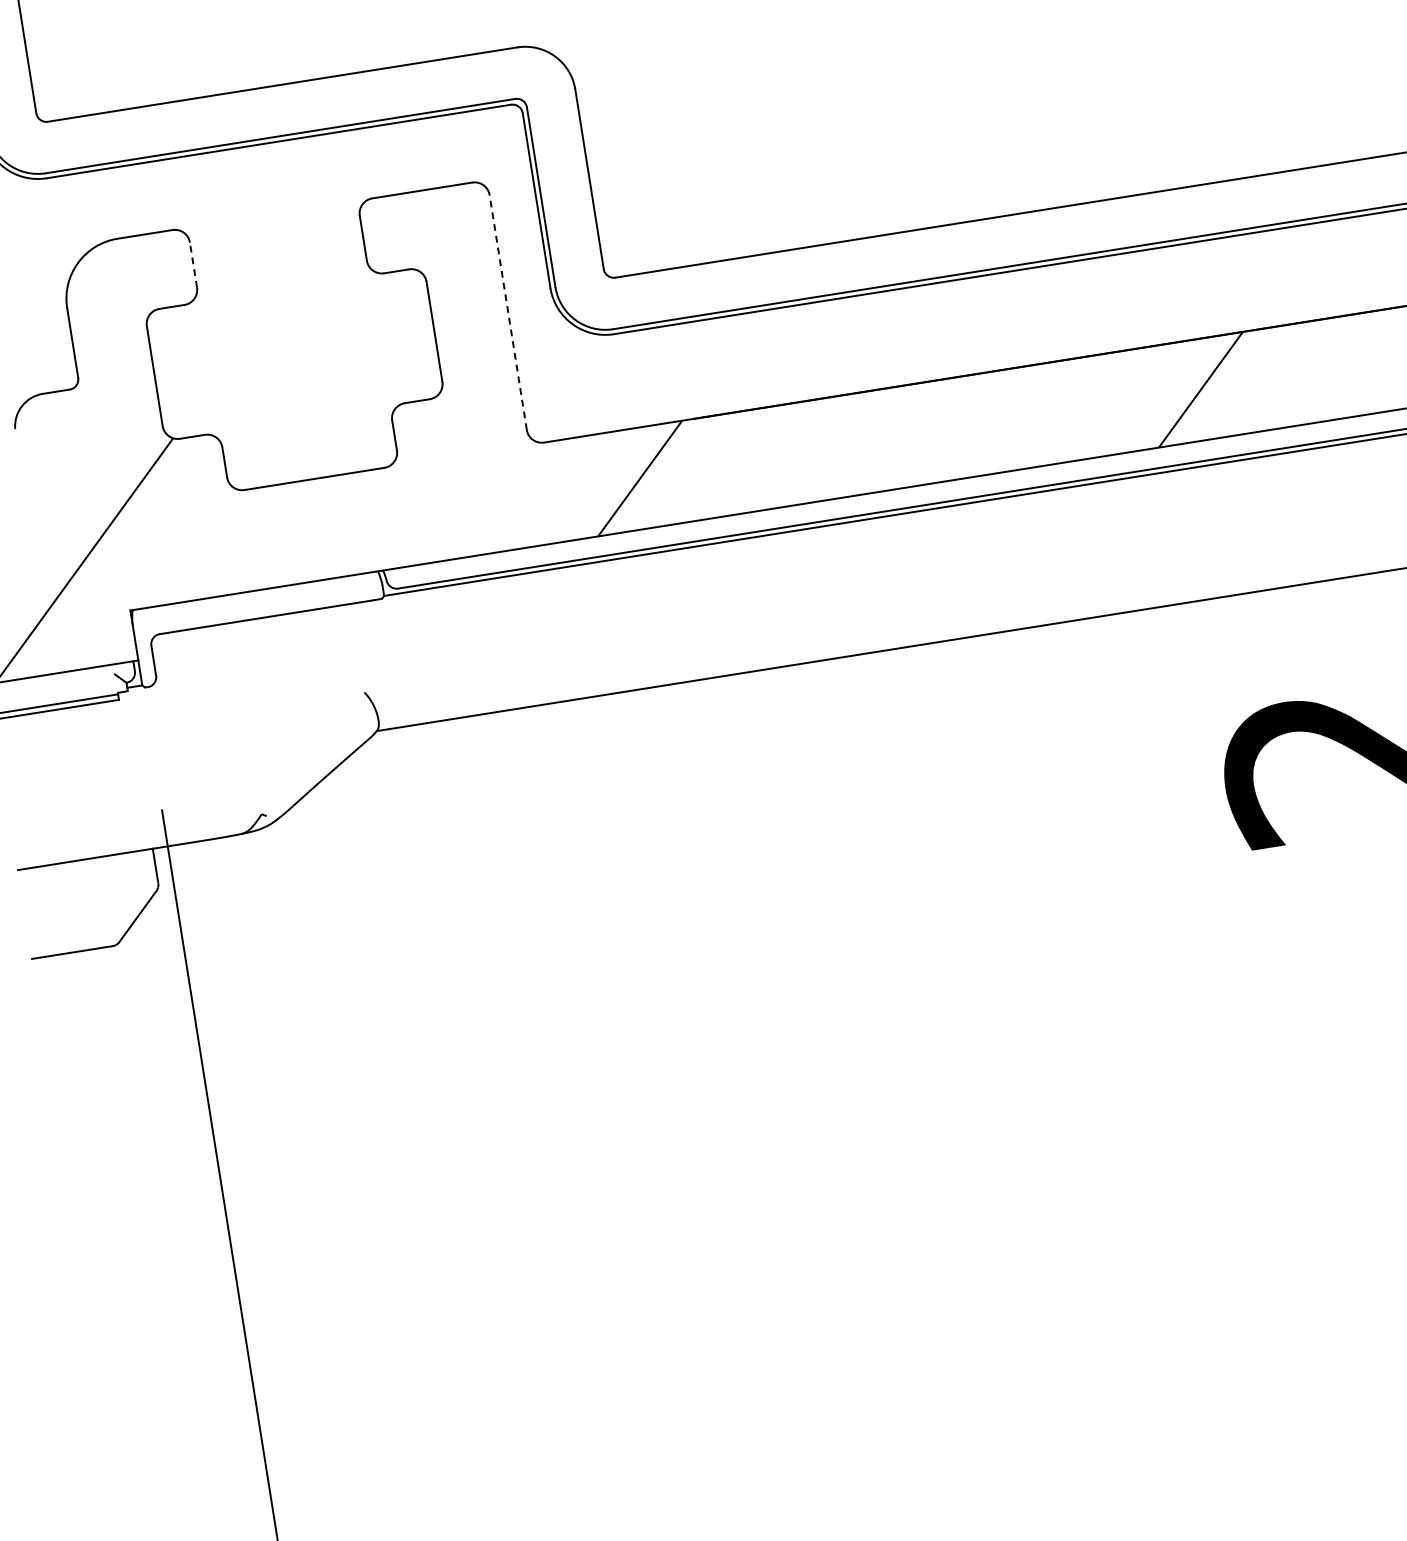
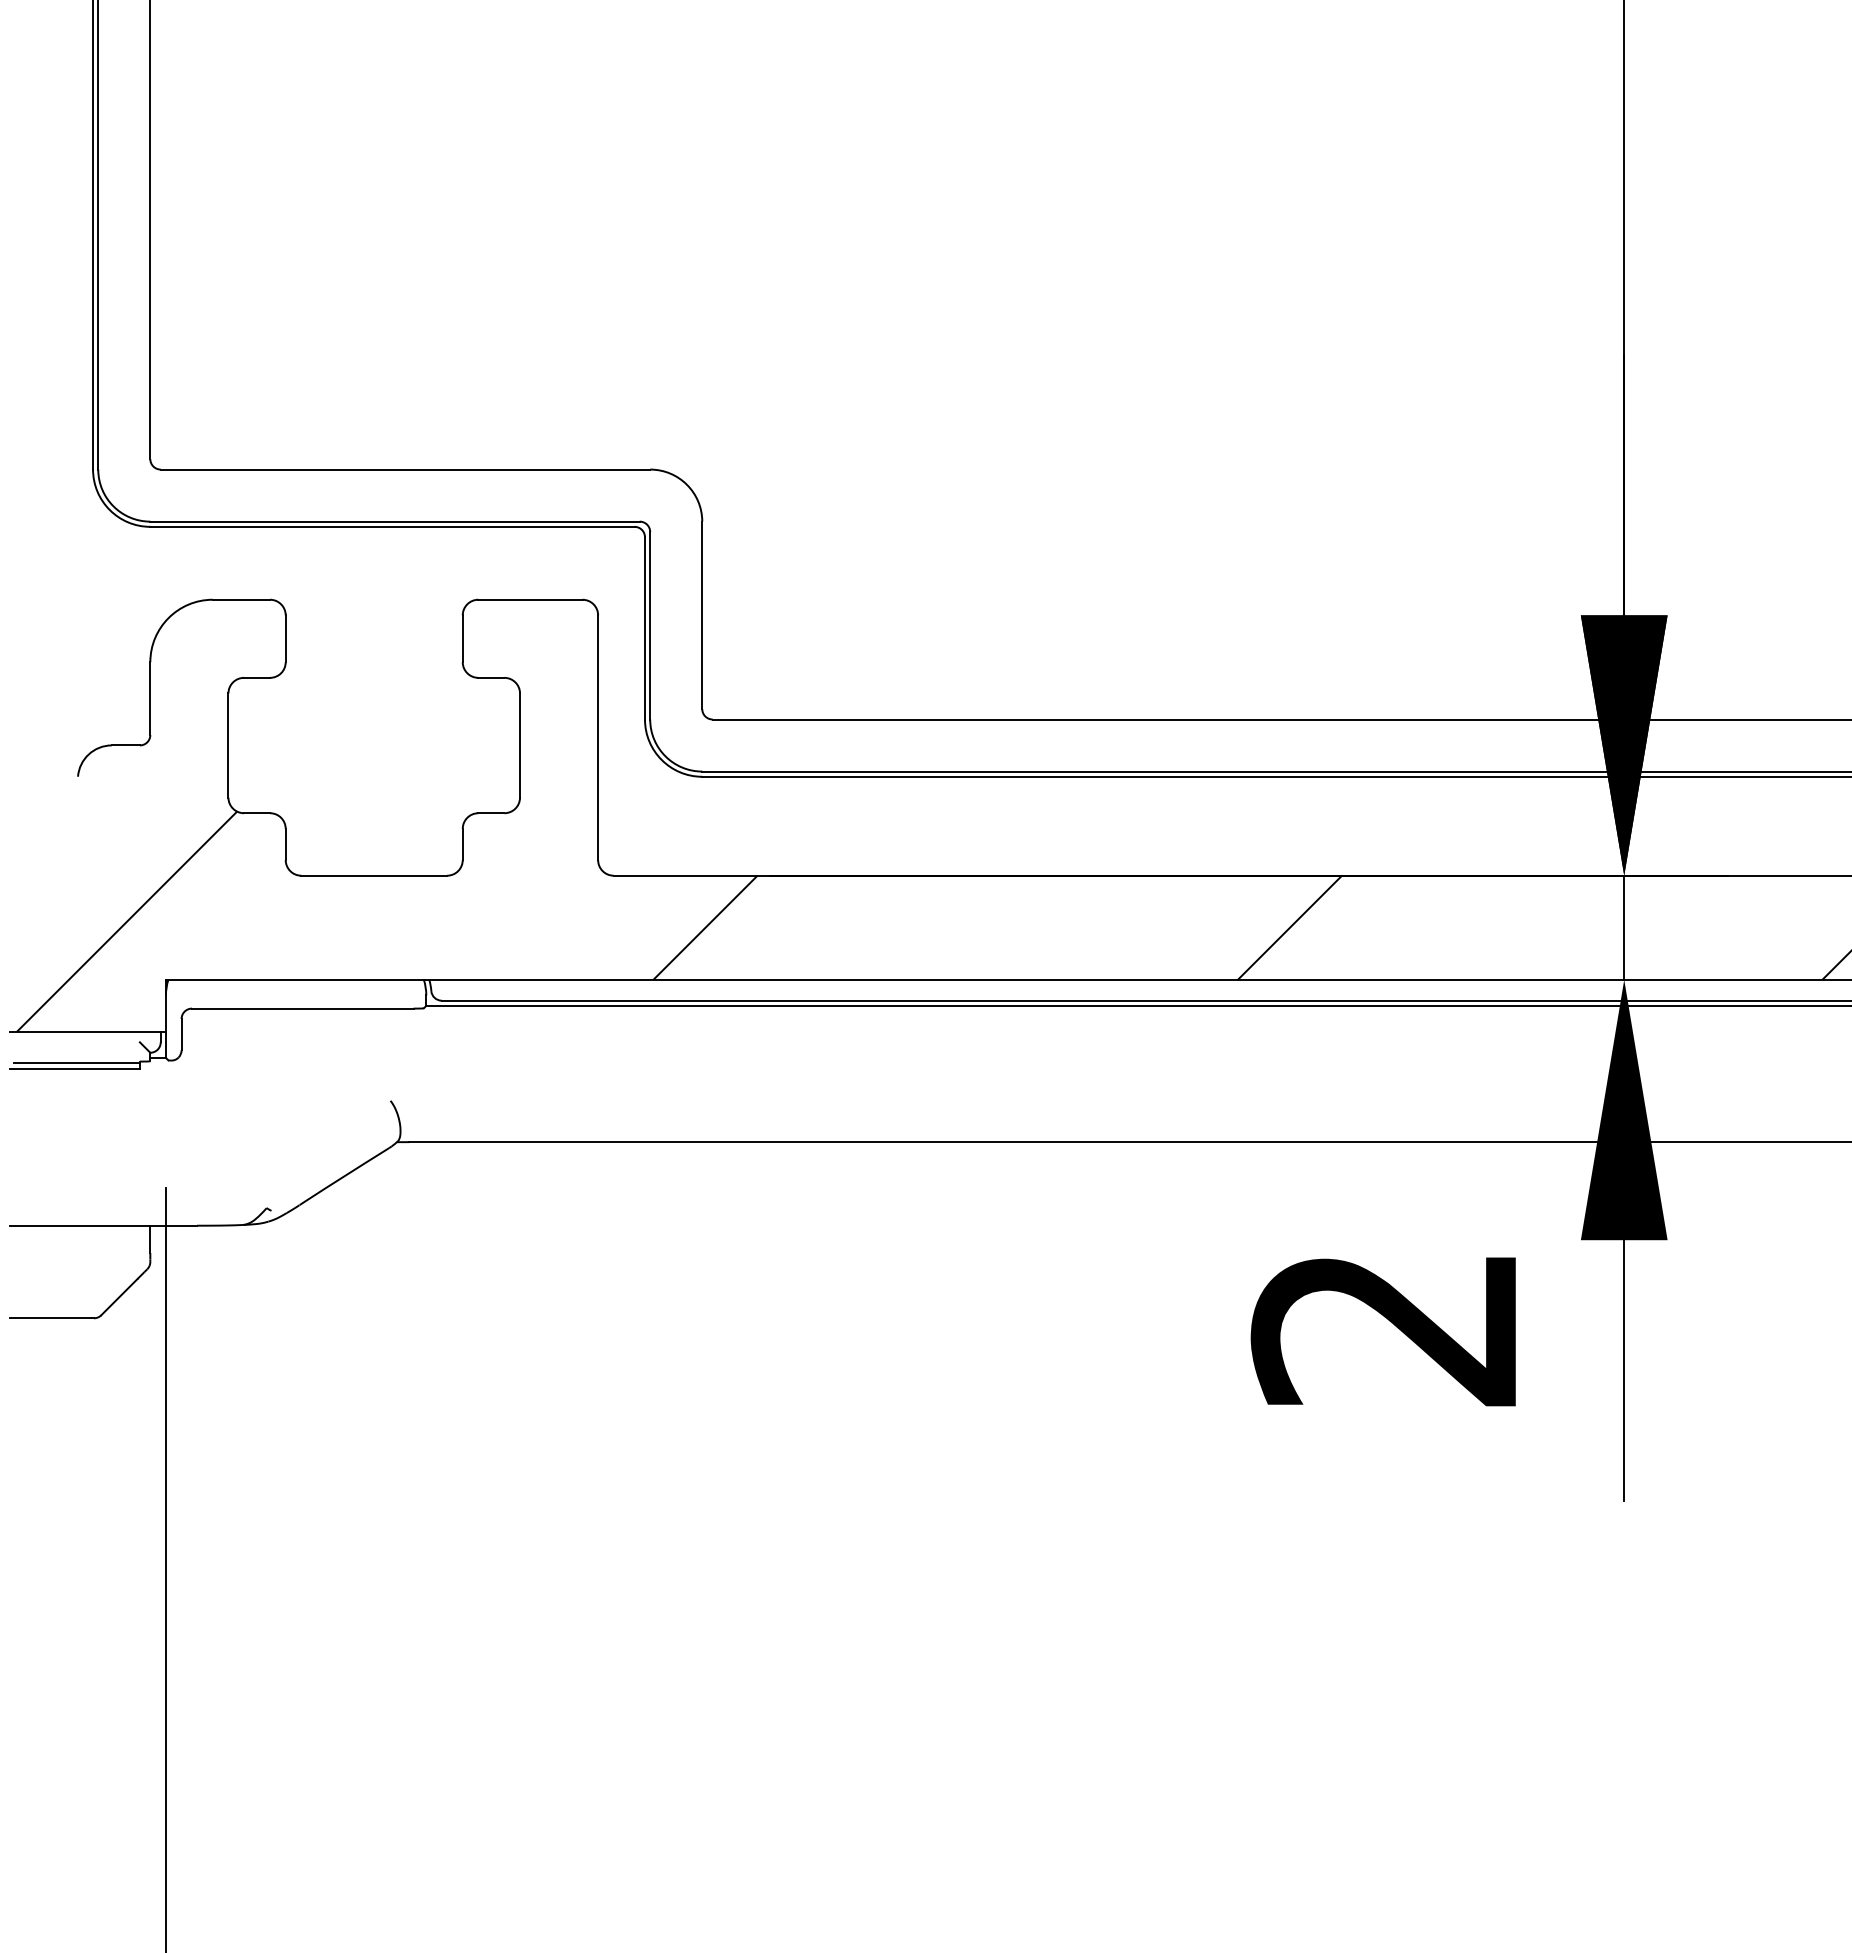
line: (193, 264) -> (285, 638), dashed -> solid
line: (508, 312) -> (598, 737), dashed -> solid

